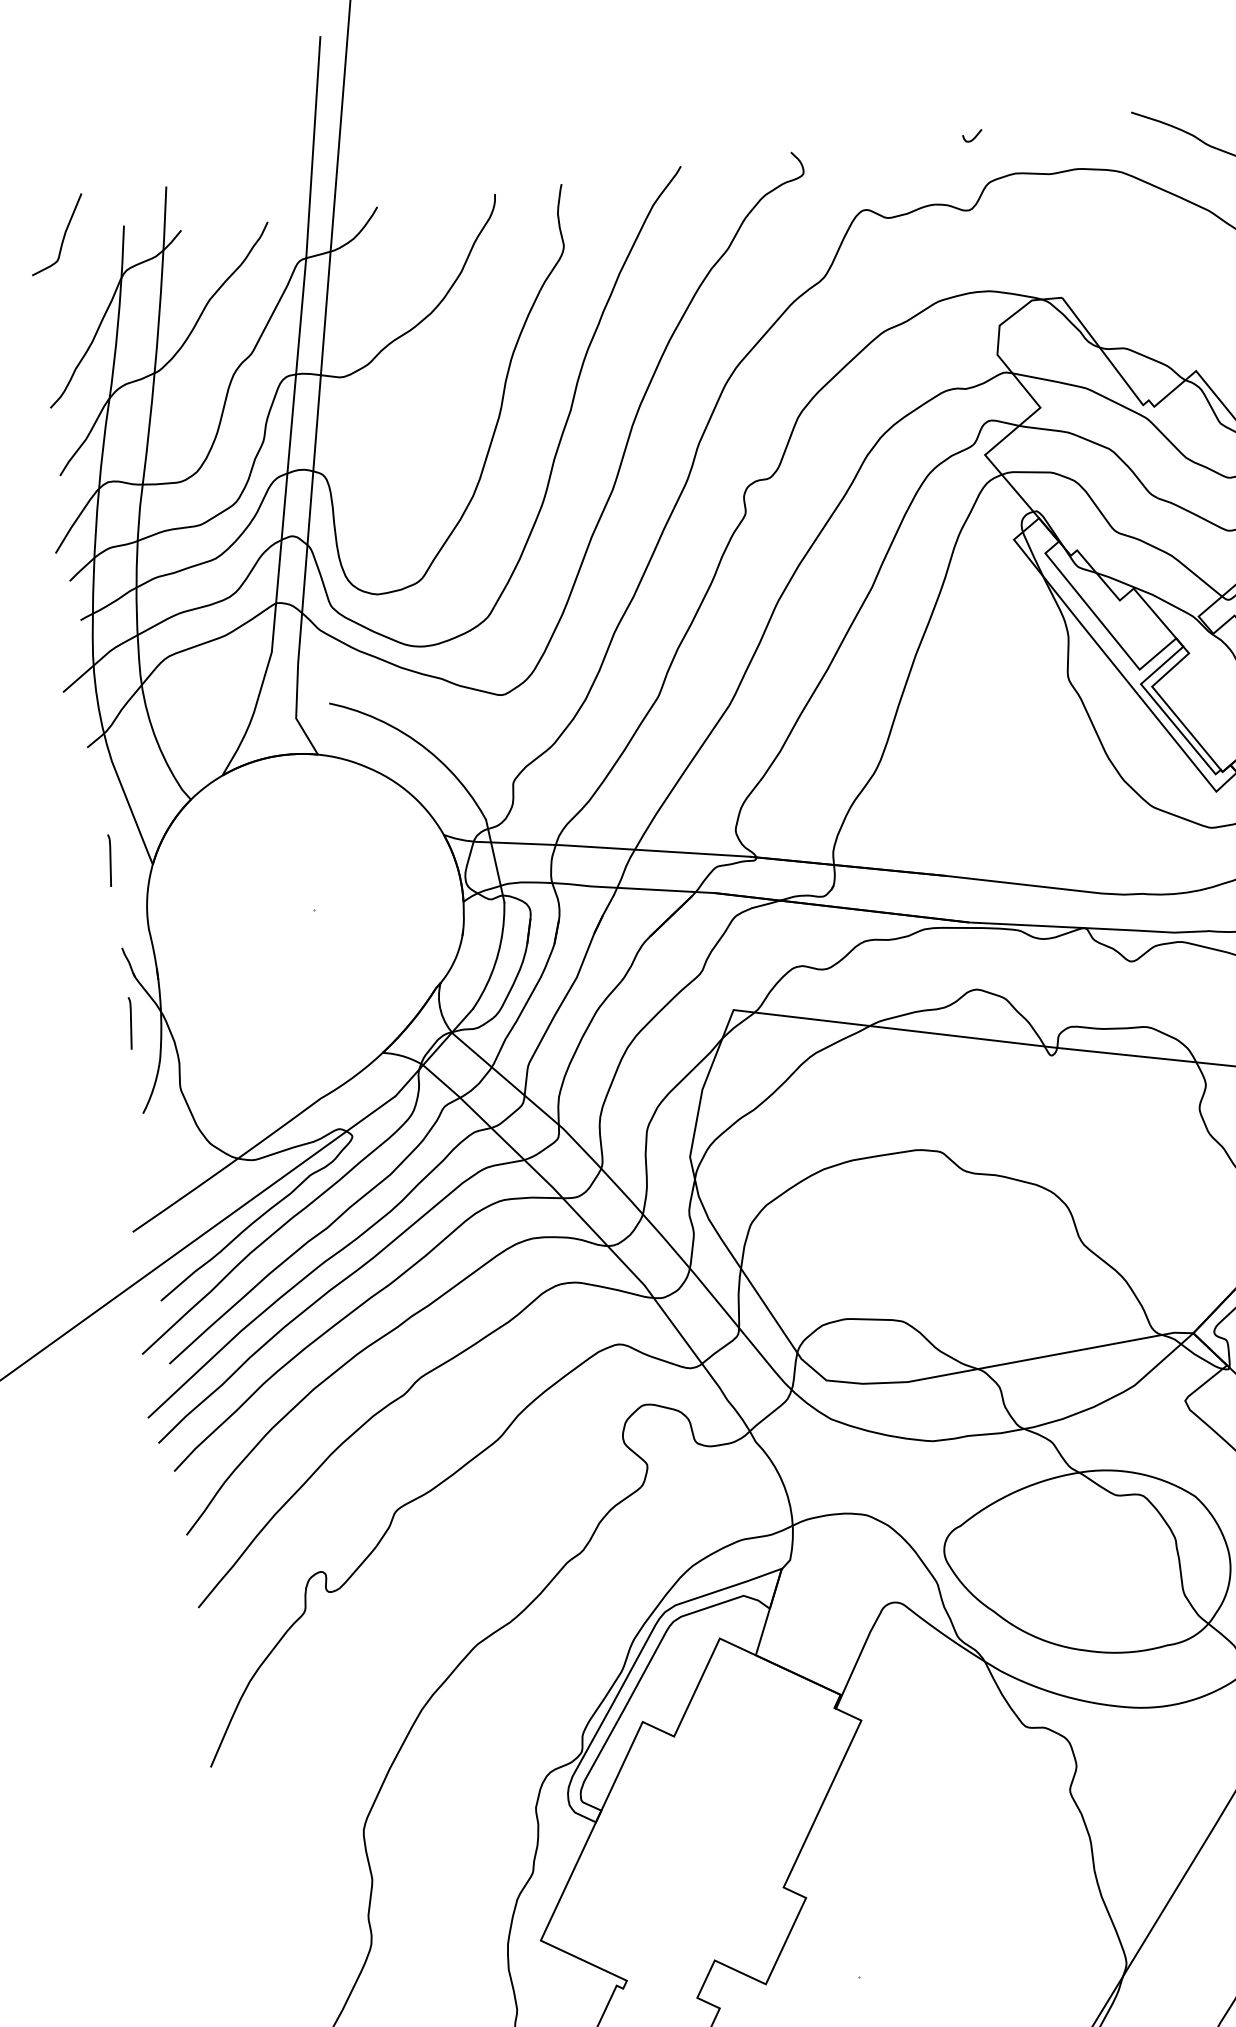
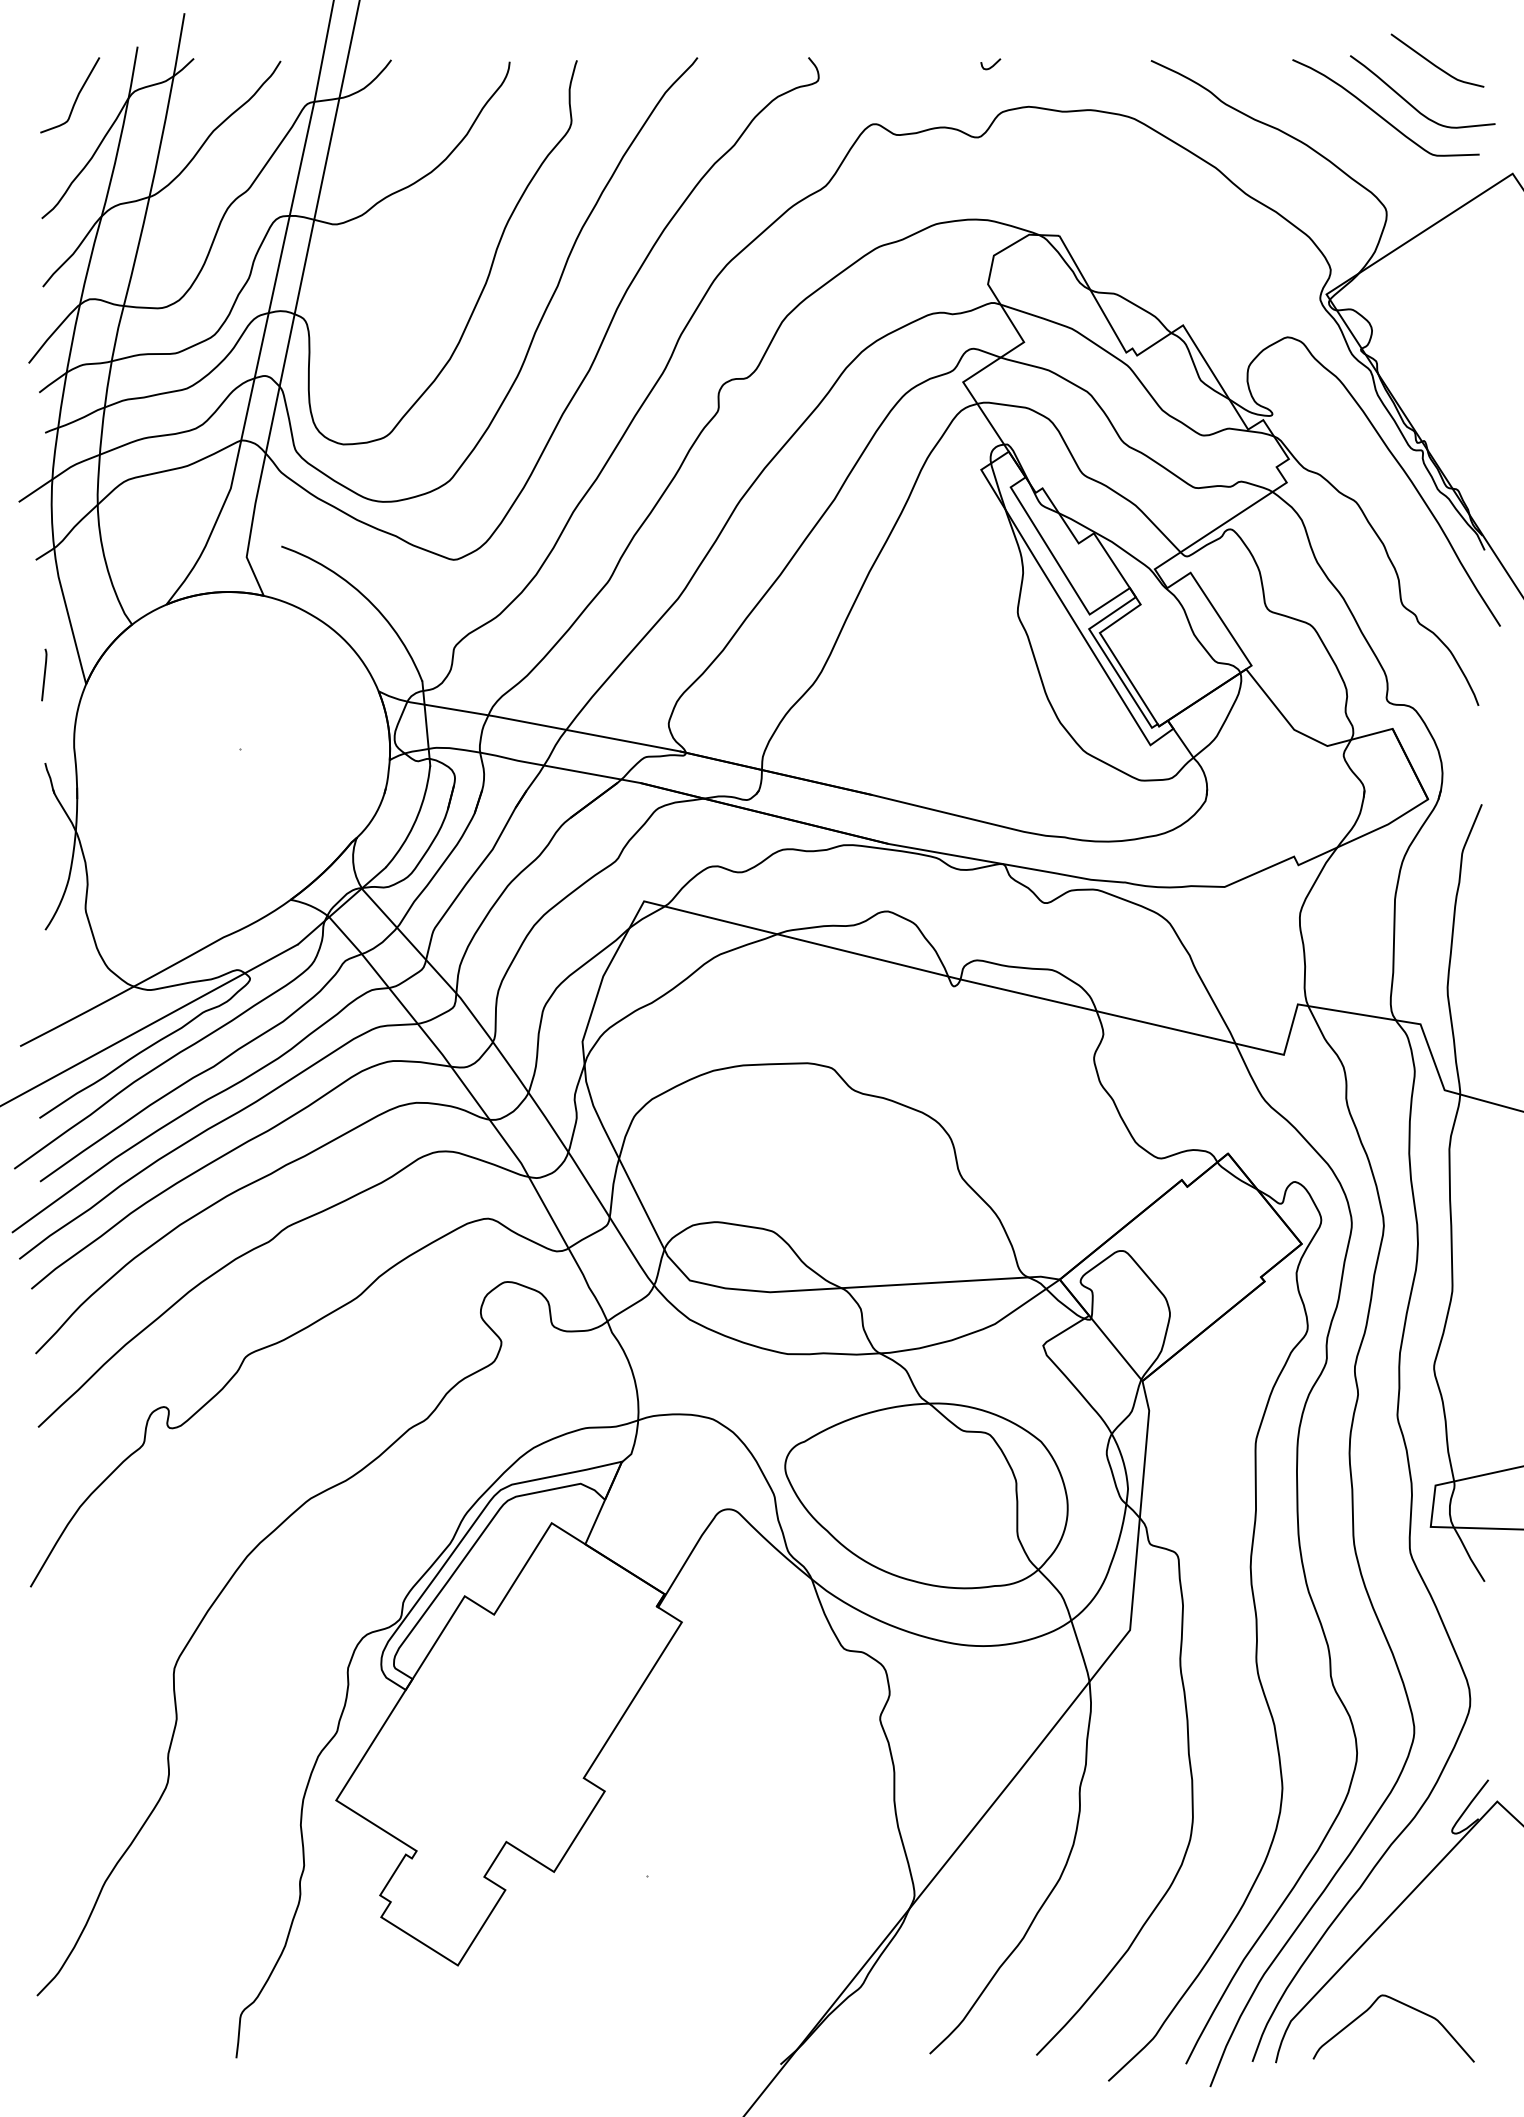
curve: (62, 237) -> (75, 98), moved
line: (130, 1022) -> (44, 838), removed

